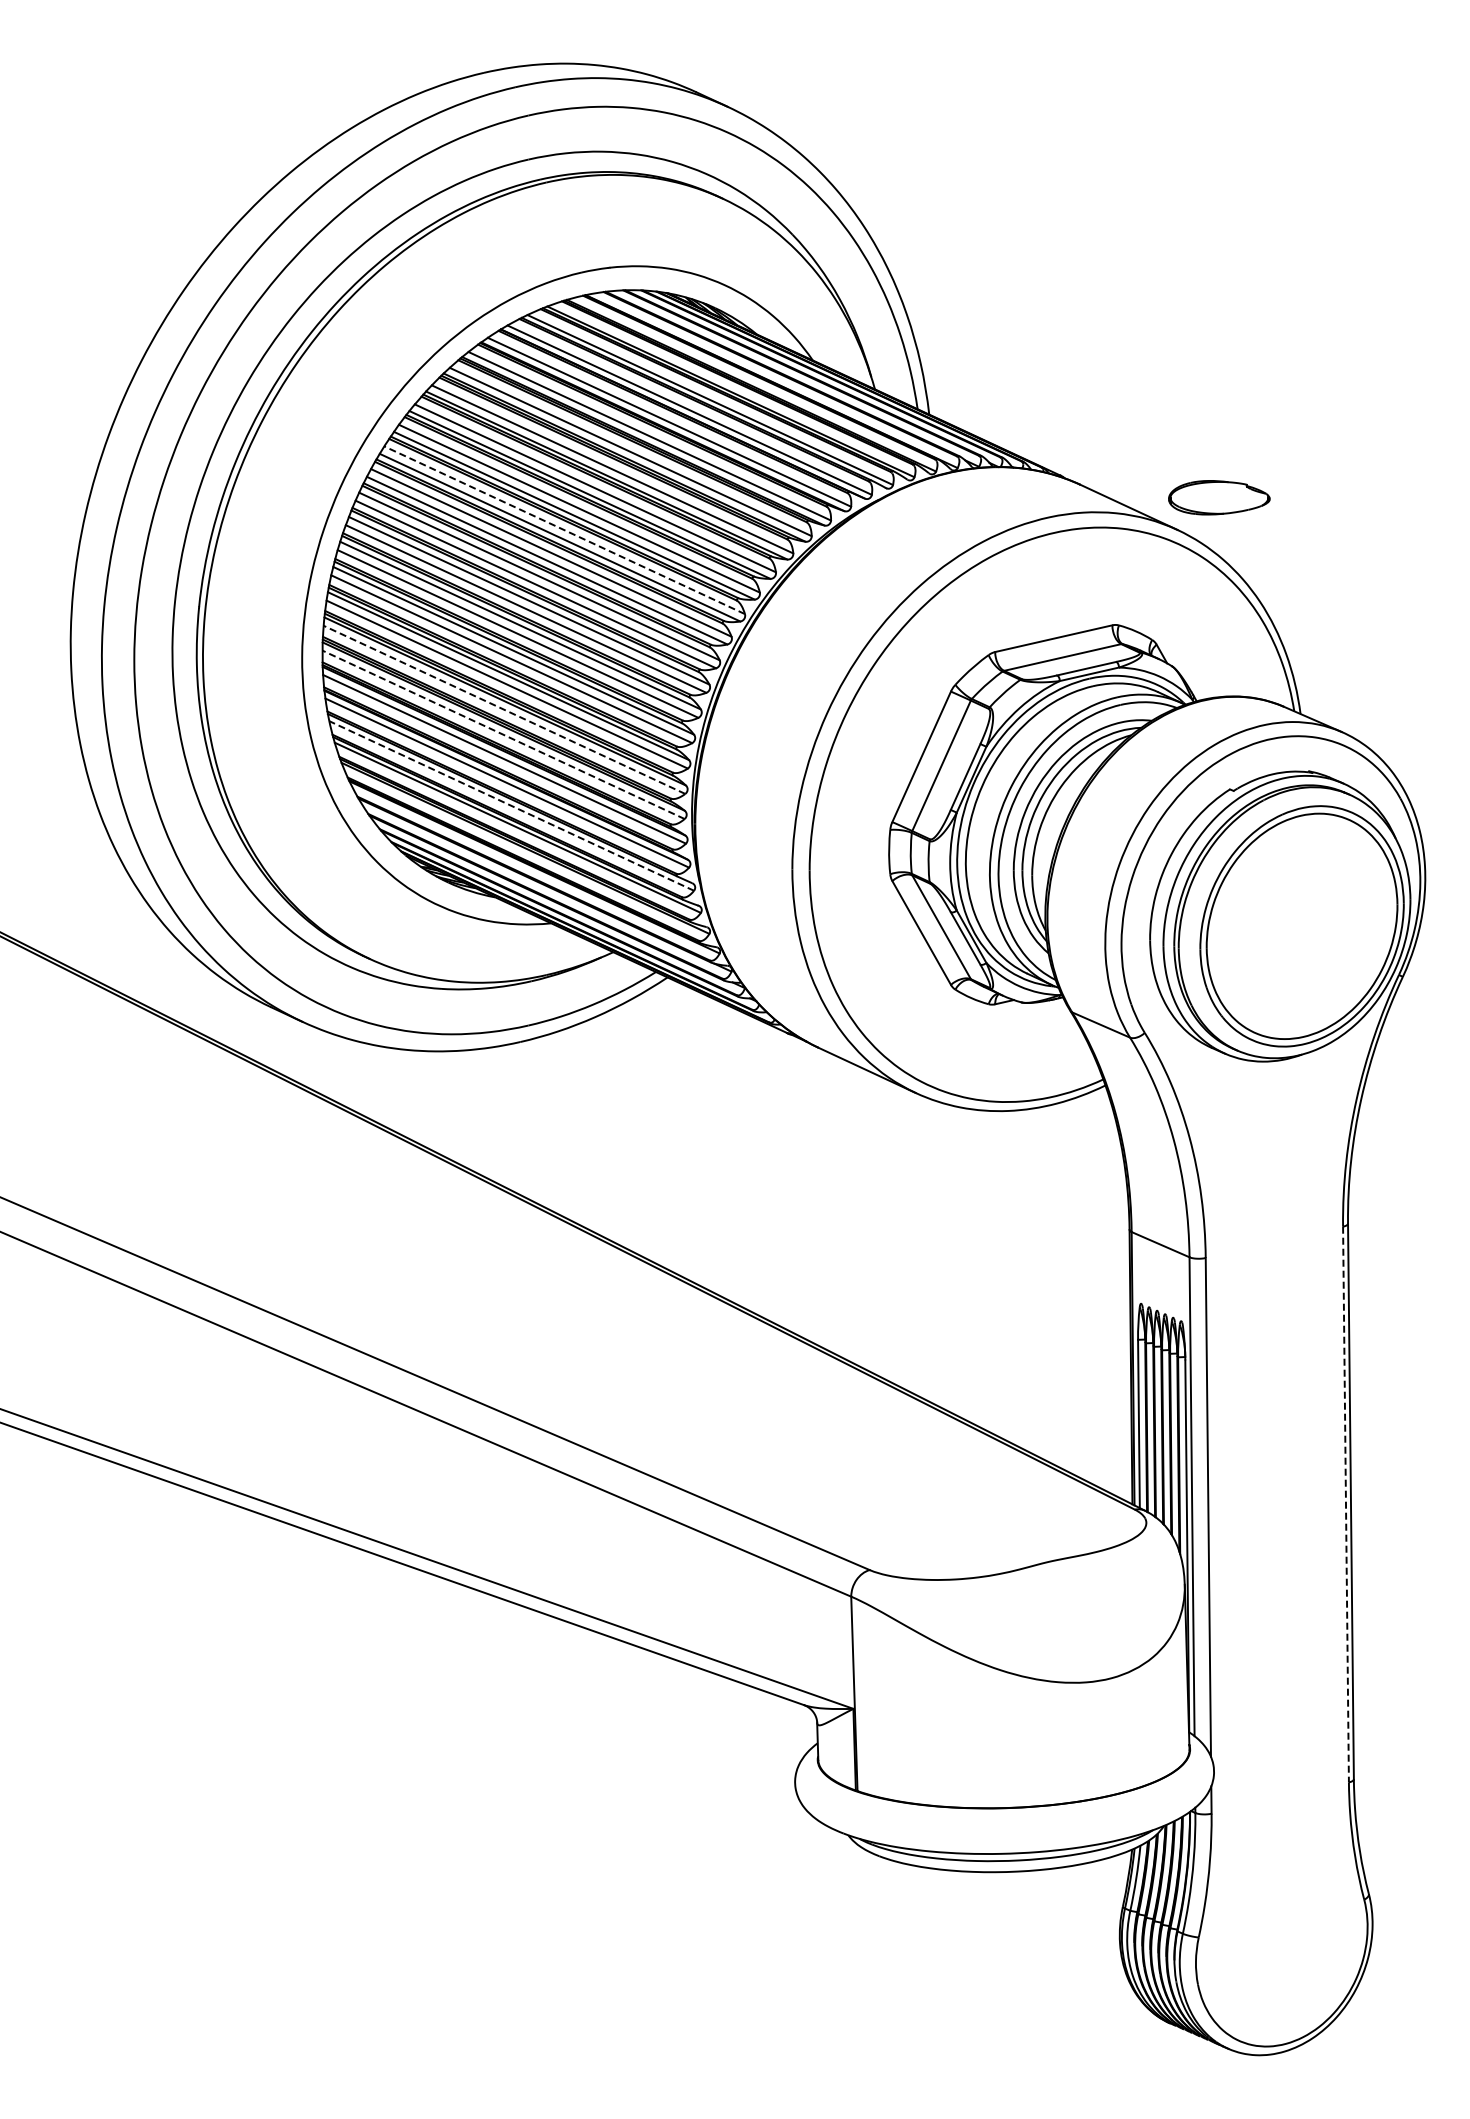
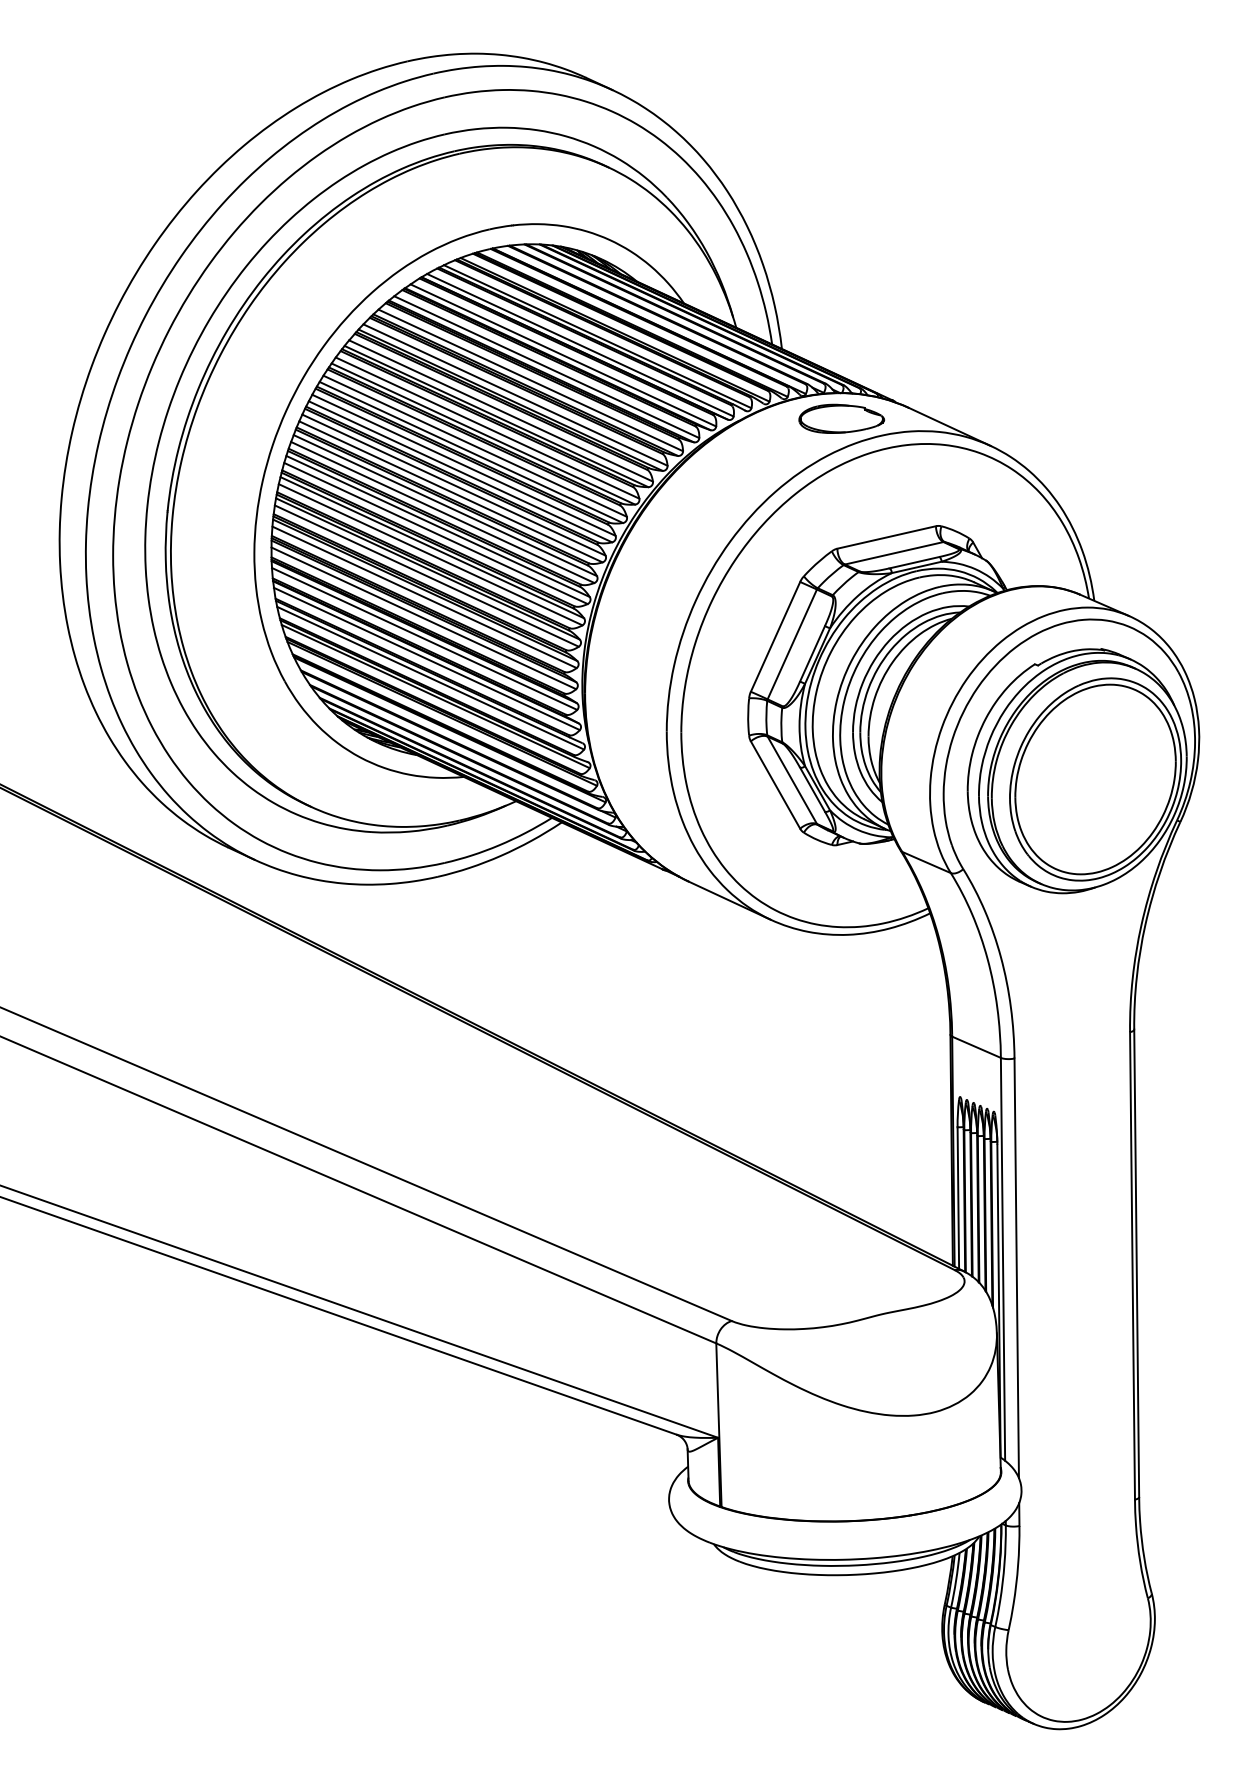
part: (1219, 497) -> (841, 418), moved
line: (564, 530) -> (475, 446), dashed -> solid
line: (504, 709) -> (424, 597), dashed -> solid
line: (503, 734) -> (423, 618), dashed -> solid
line: (511, 805) -> (430, 677), dashed -> solid
line: (1345, 1504) -> (1132, 1265), dashed -> solid

